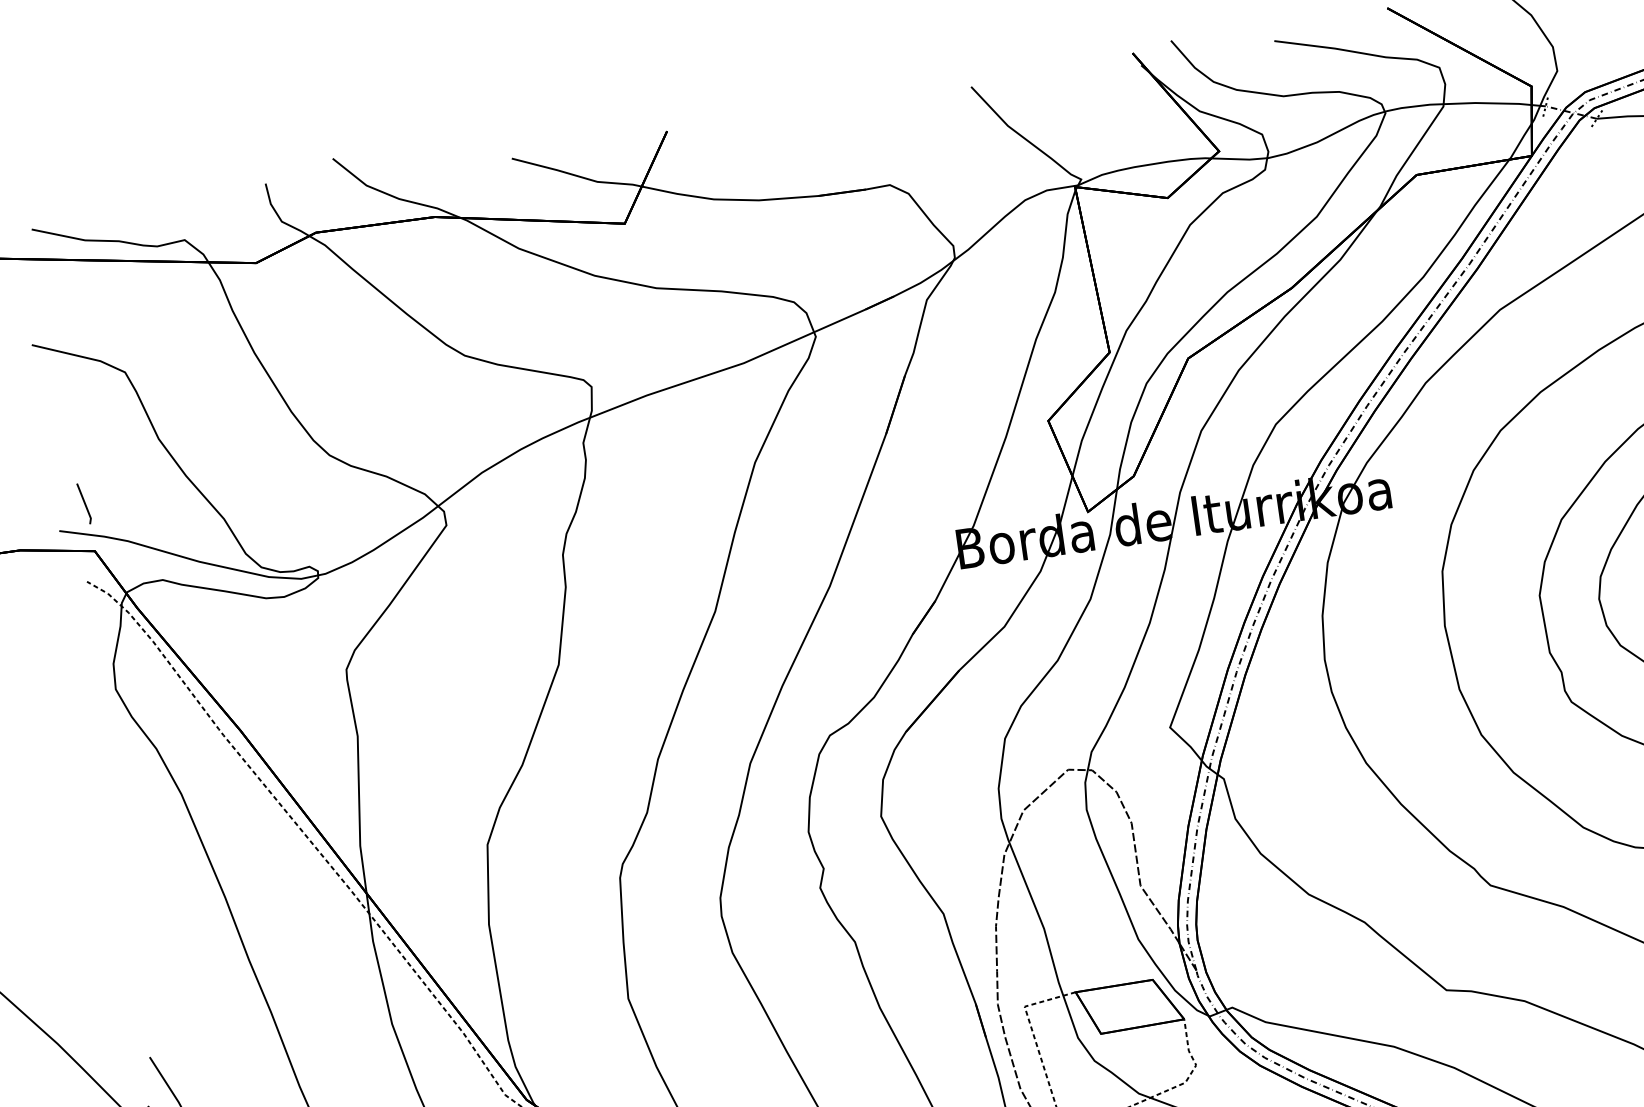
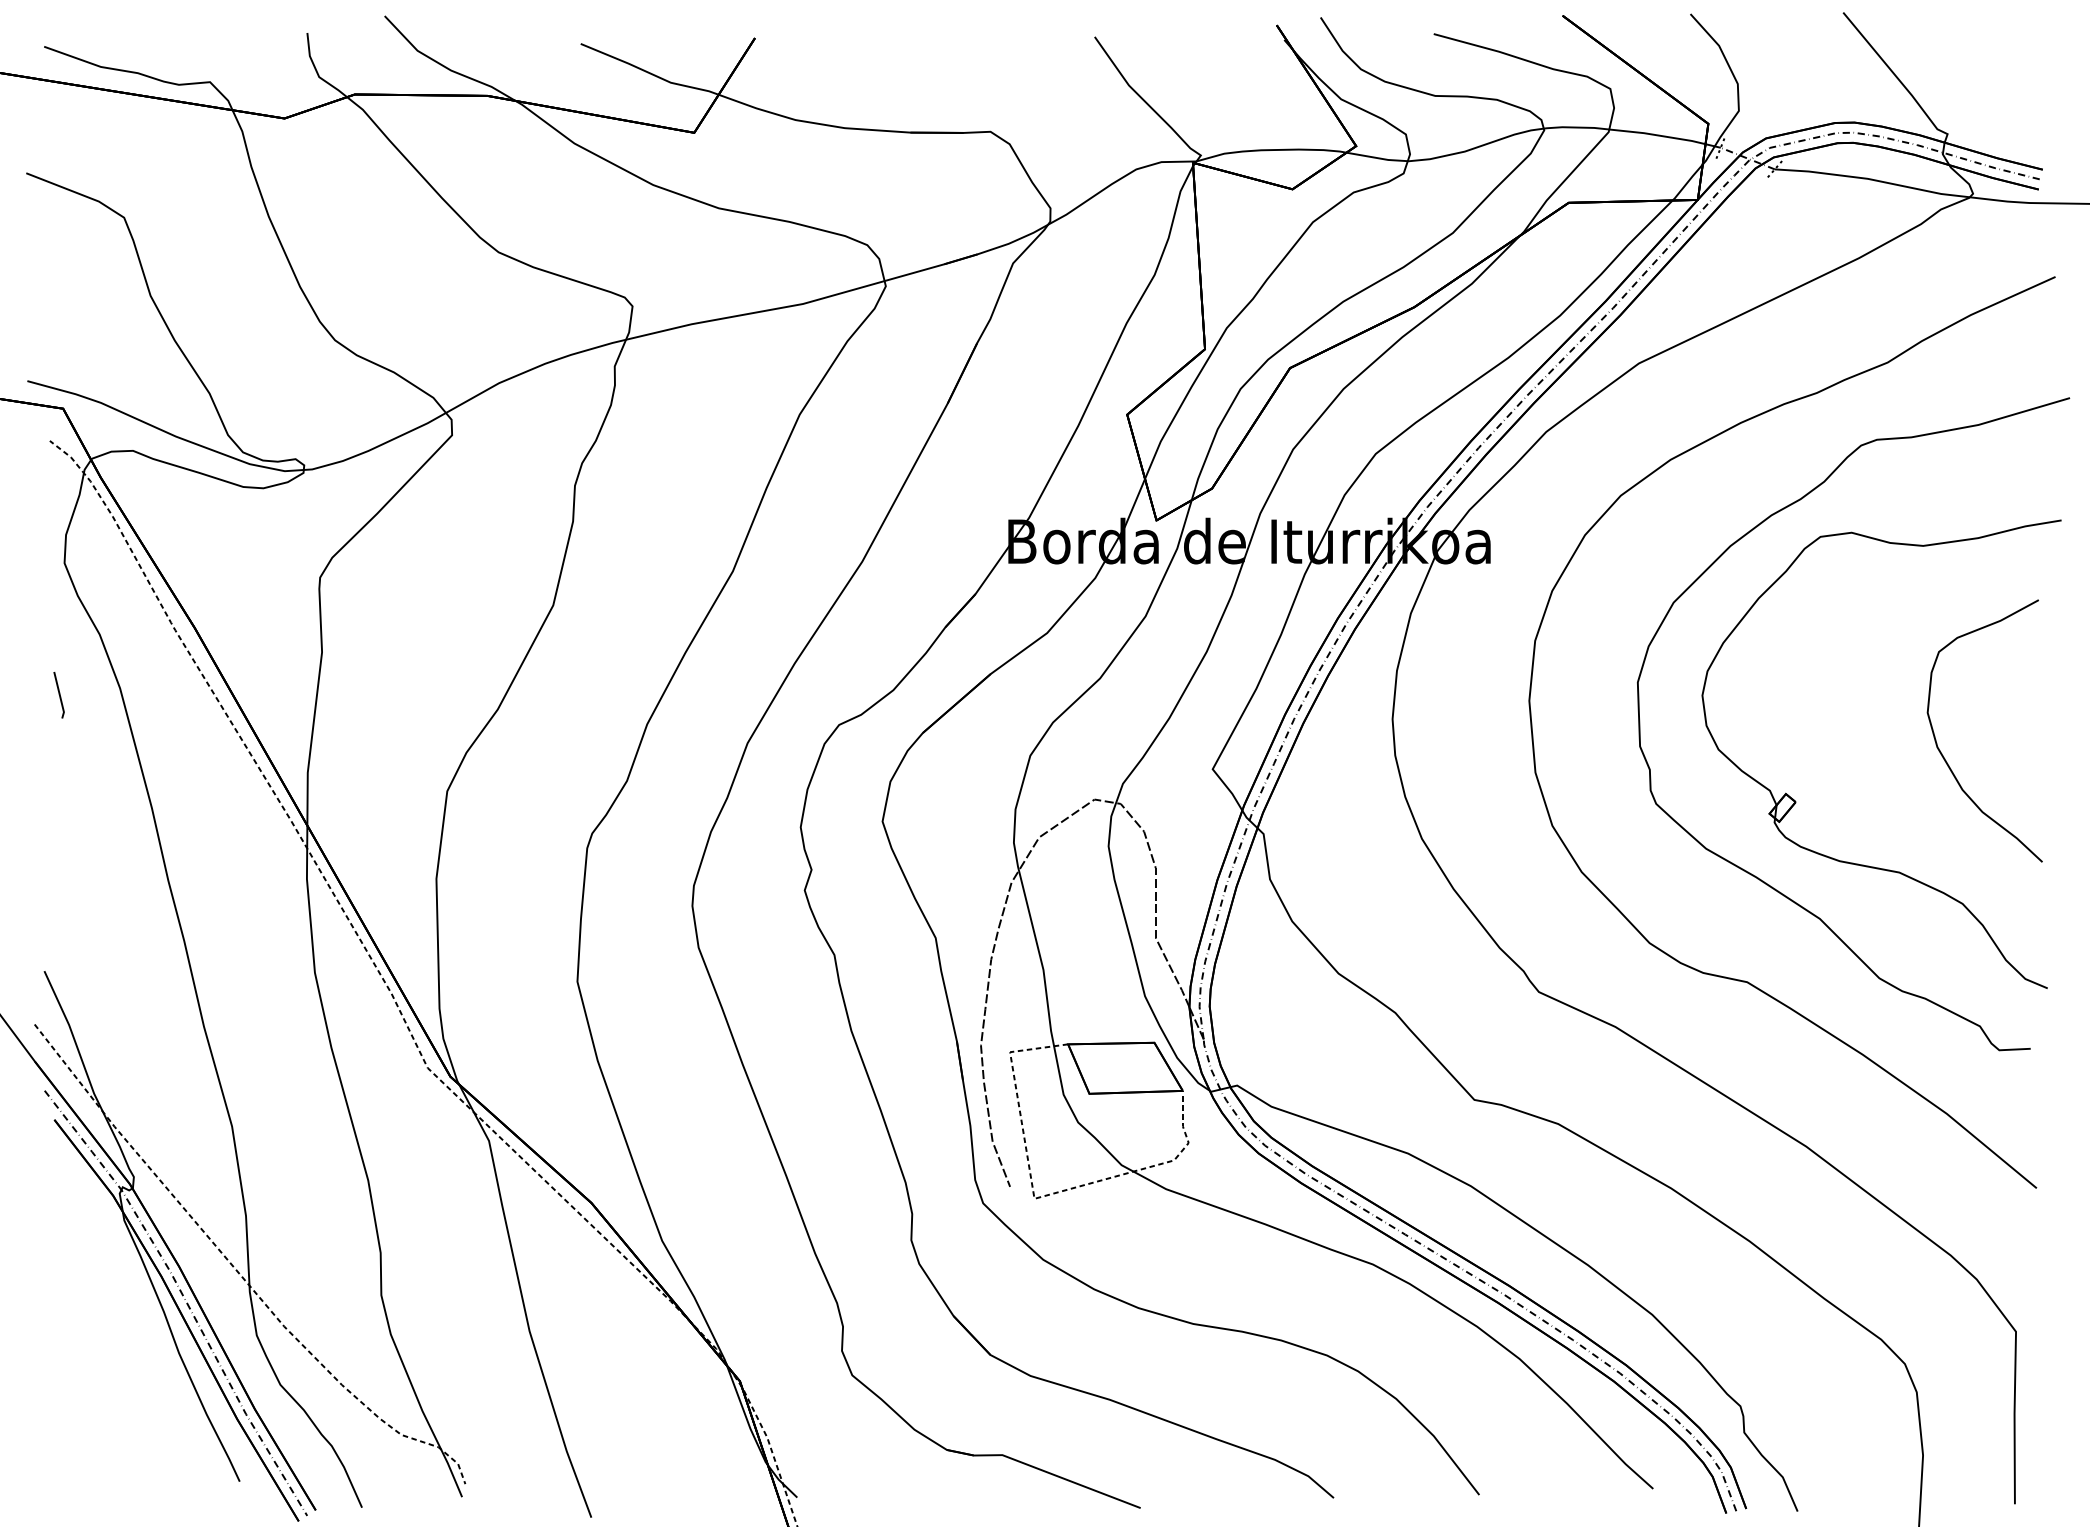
line: (83, 503) -> (58, 694), moved

